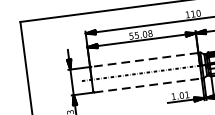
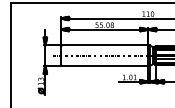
line: (143, 60) -> (104, 45), dashed -> solid
line: (148, 86) -> (105, 66), dashed -> solid

